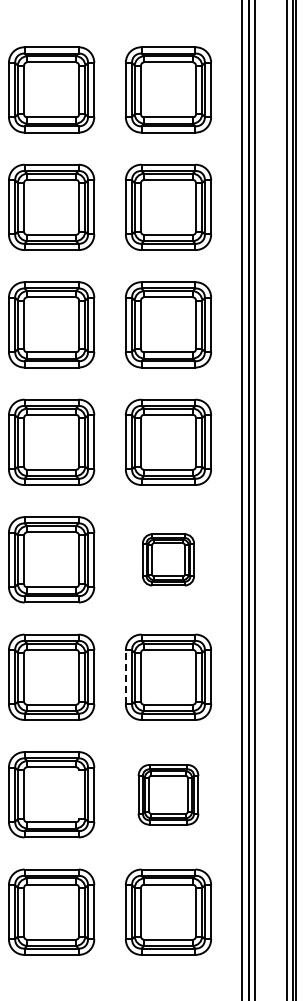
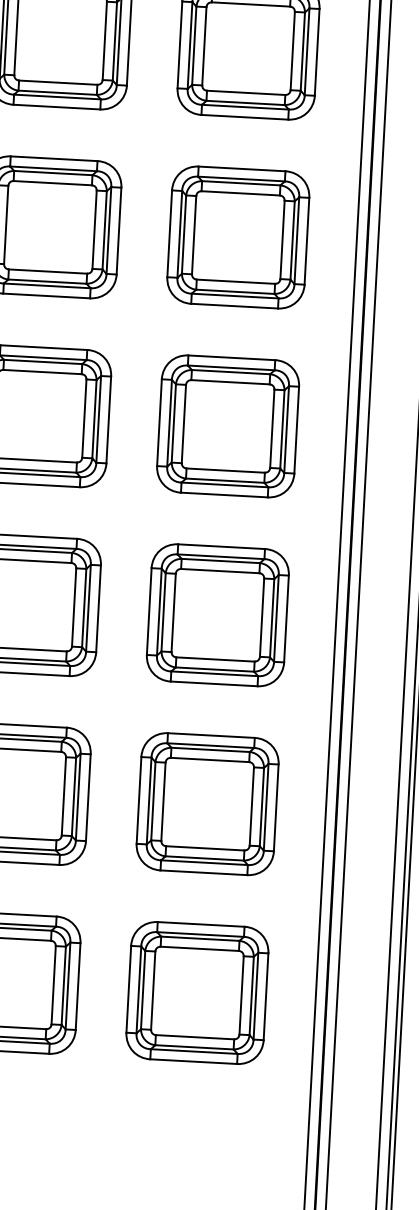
part: (168, 559) -> (228, 425), size x1.67
line: (125, 677) -> (148, 611), dashed -> solid
line: (79, 794) -> (64, 795), added
part: (168, 794) -> (207, 803), size x1.43

